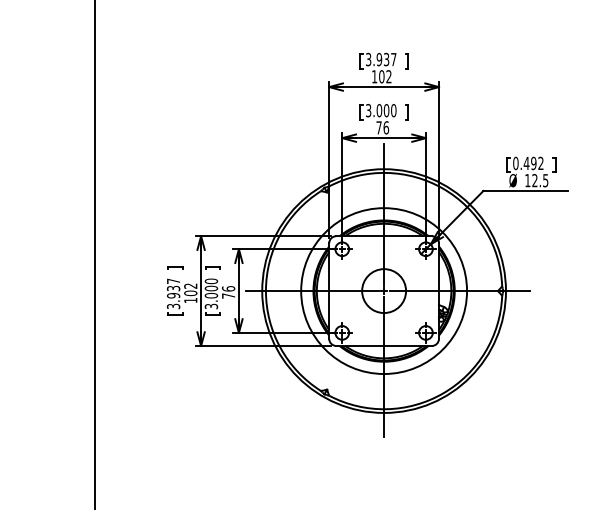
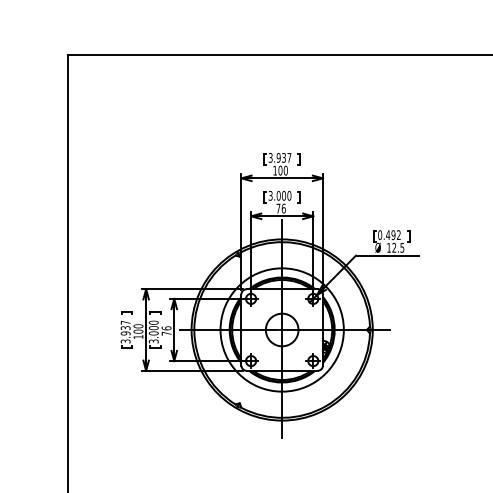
text: (388, 76) -> (285, 170), 102 -> 100
text: (190, 286) -> (138, 326), 102 -> 100

